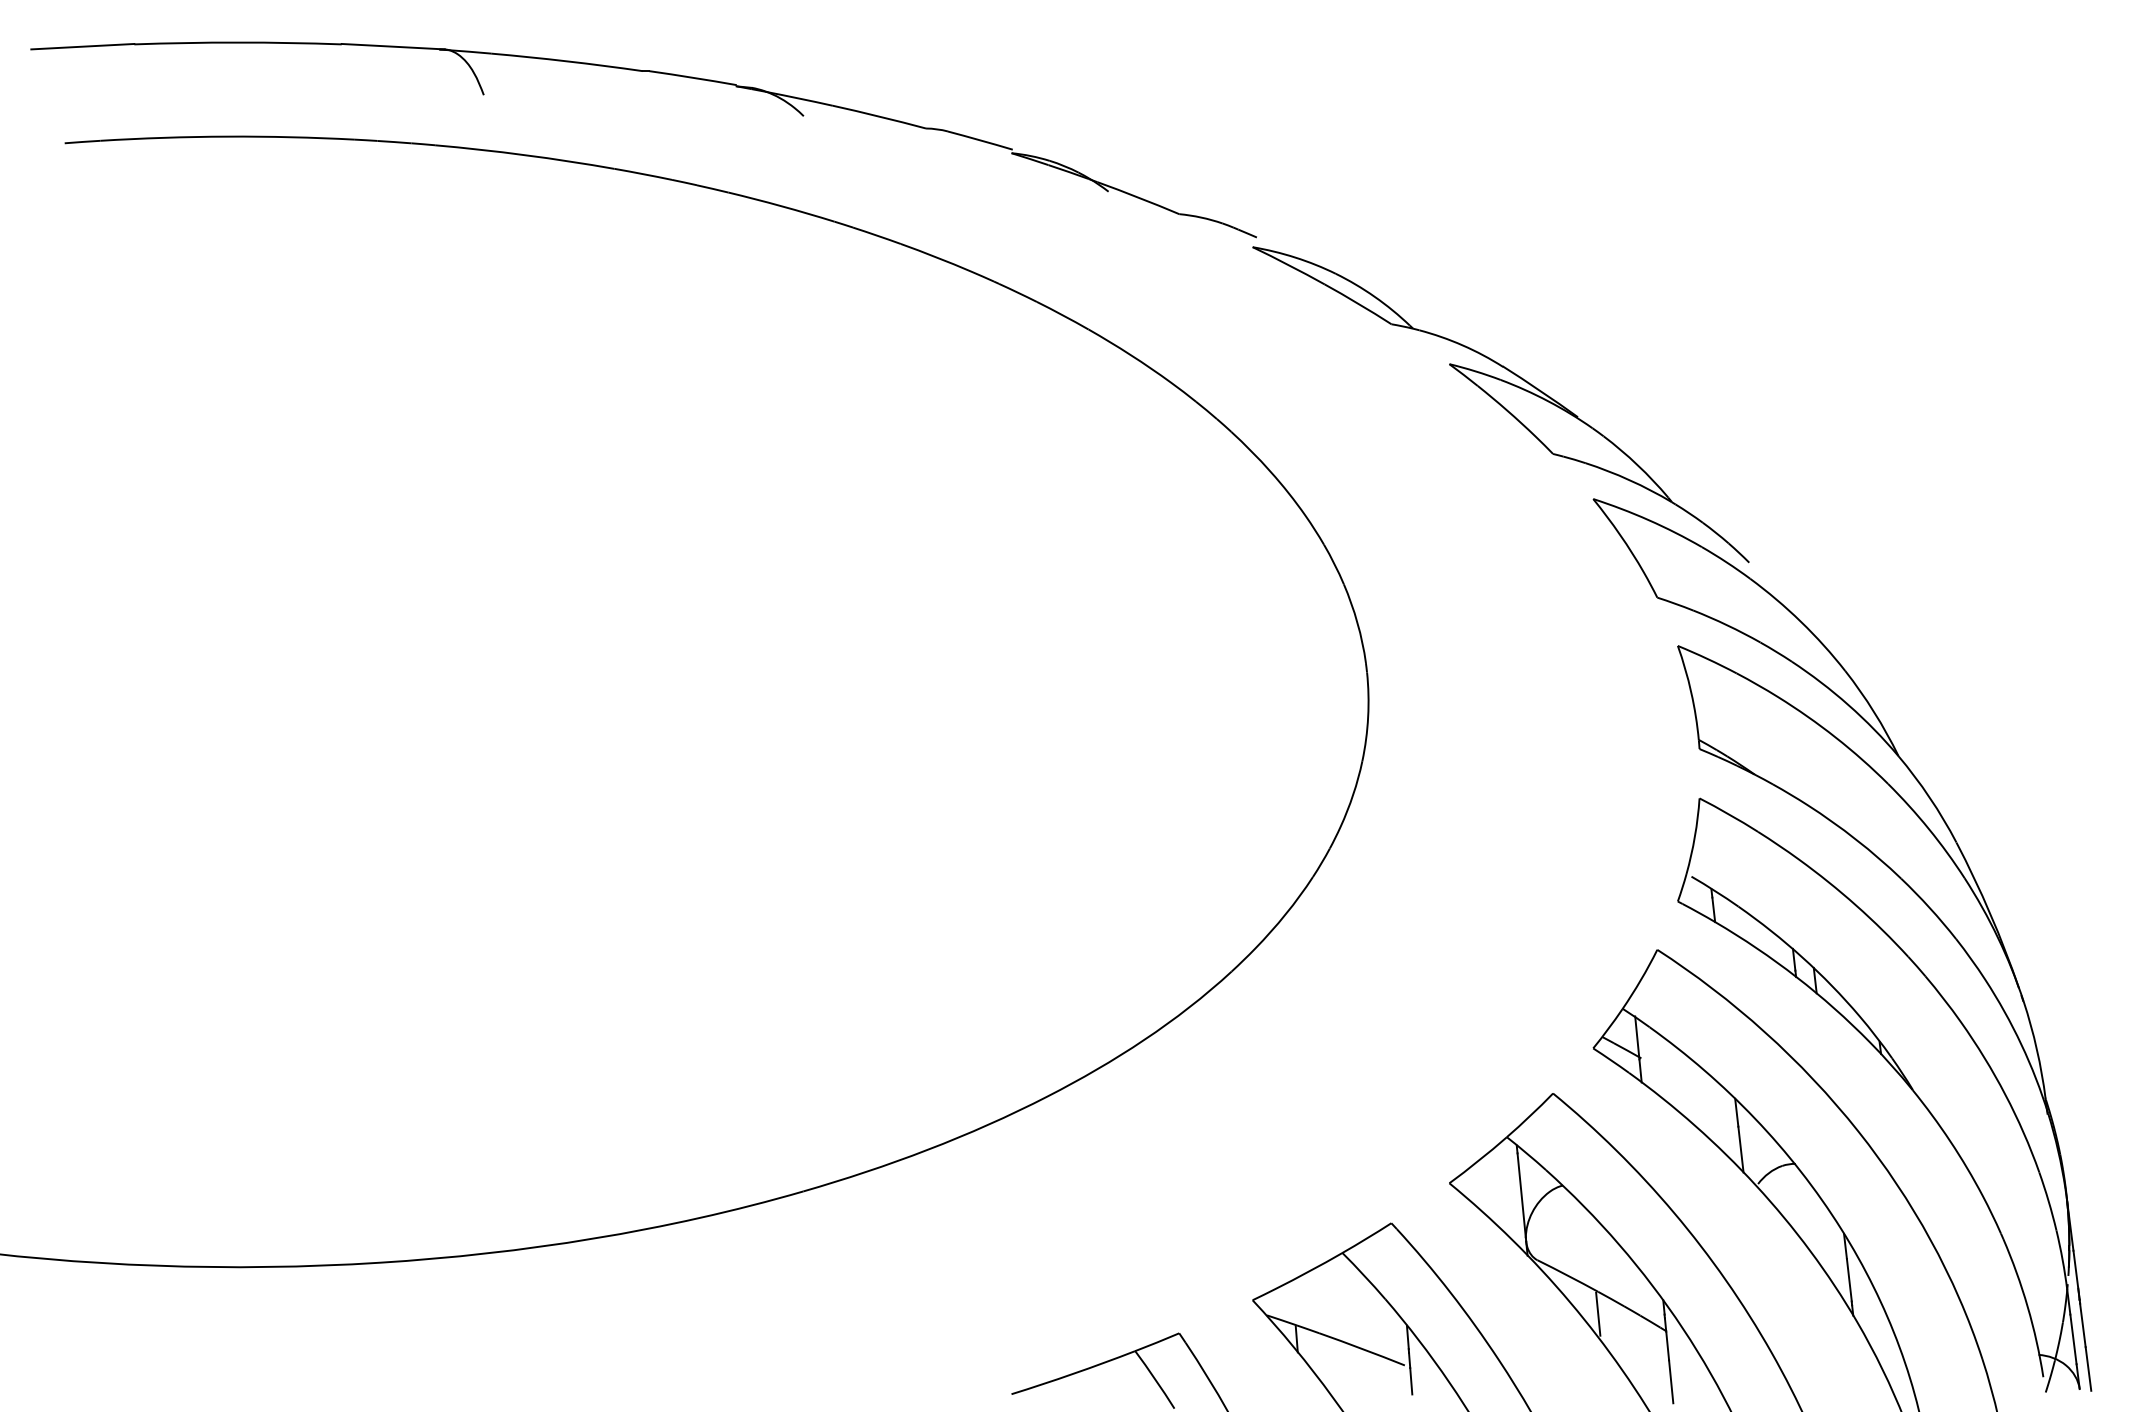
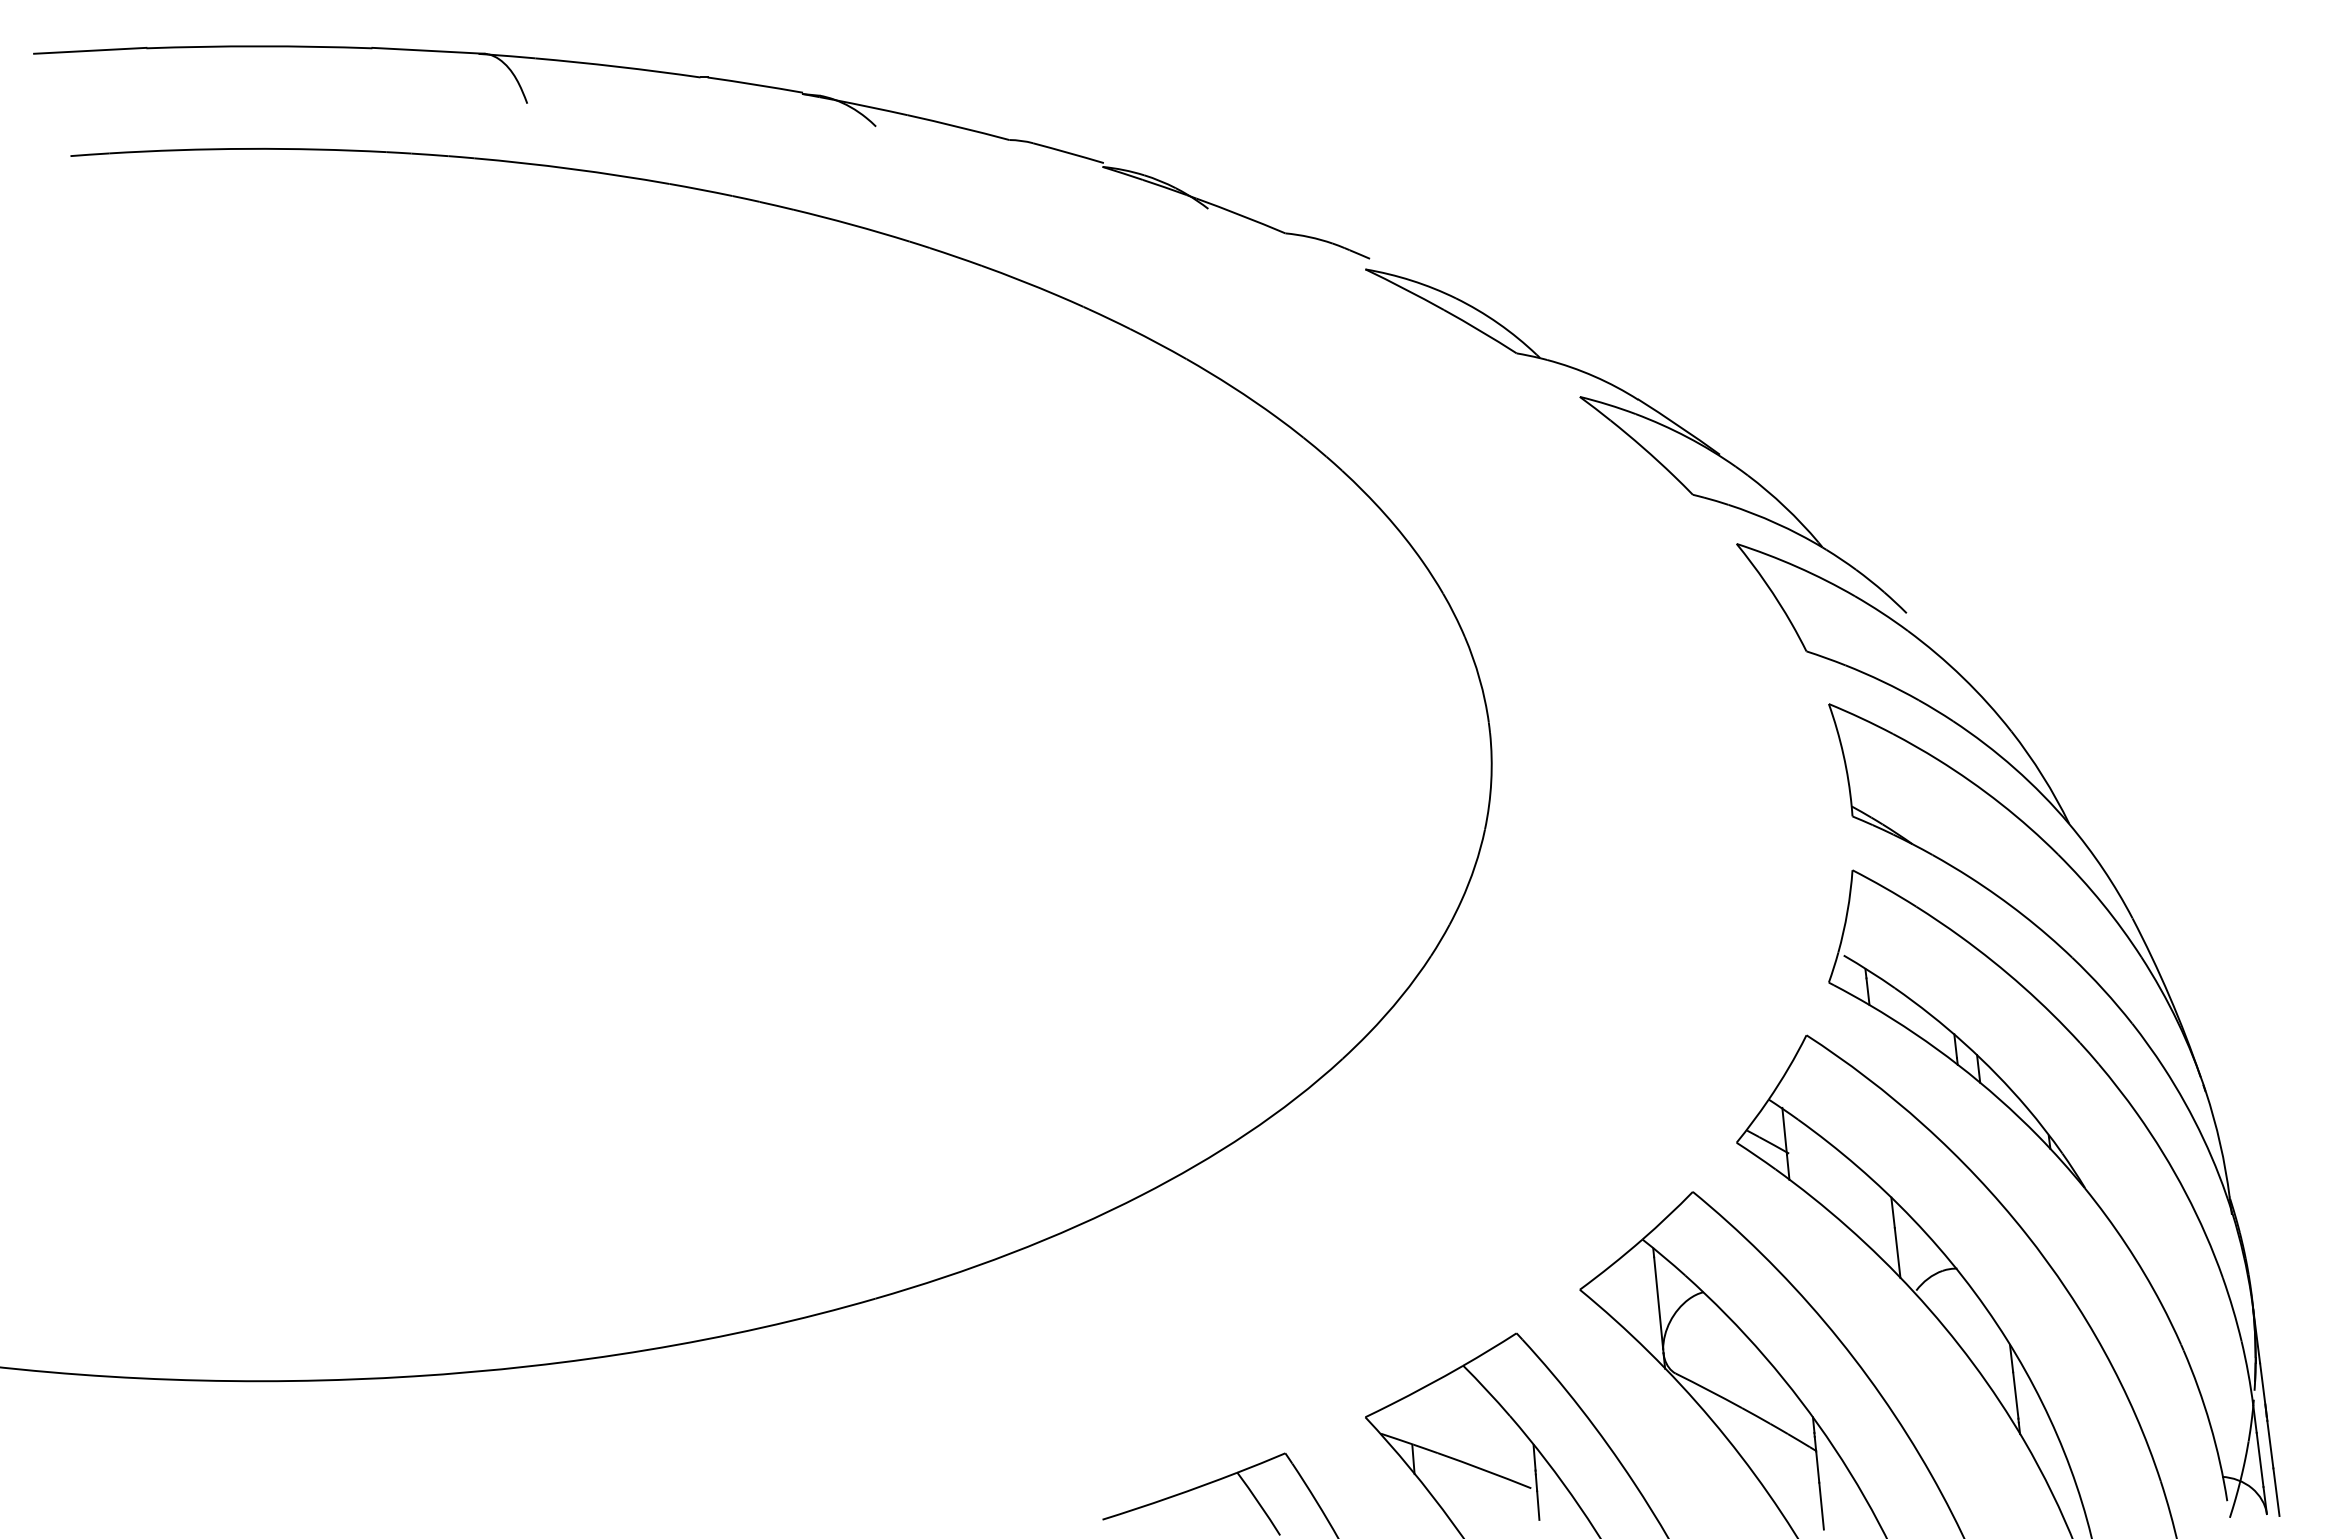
line: (1597, 1314) -> (1741, 1432), removed

